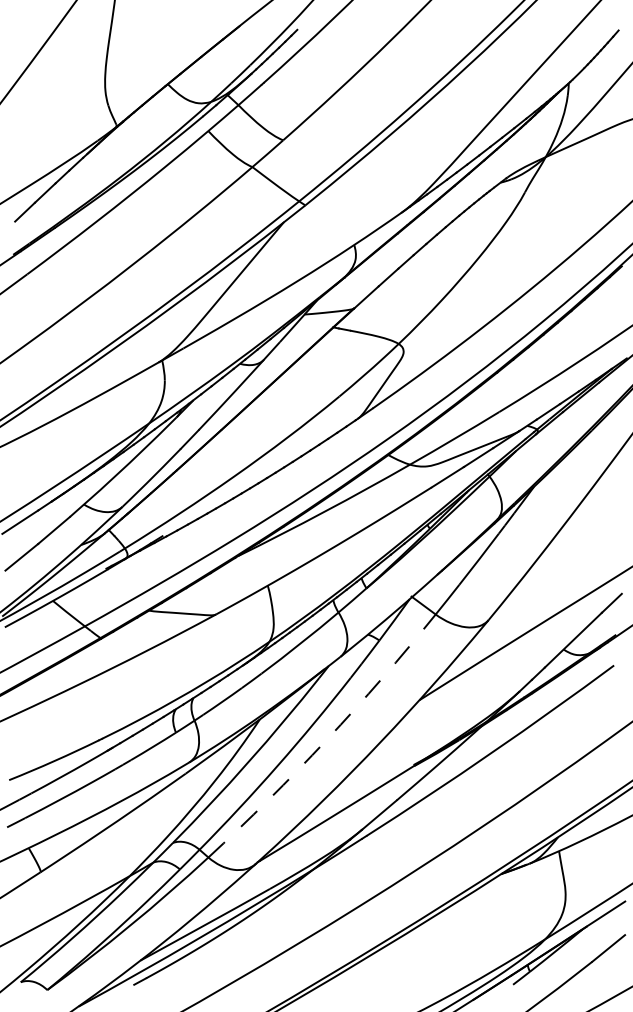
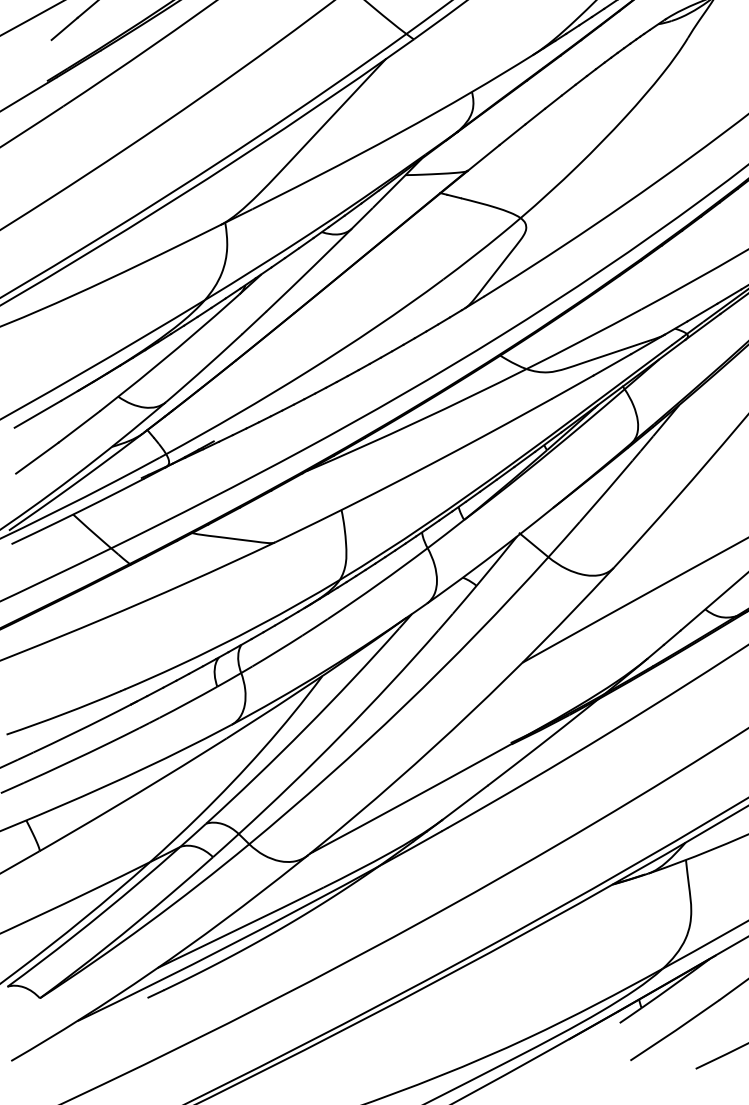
arc: (326, 740) -> (404, 706), dashed -> solid

